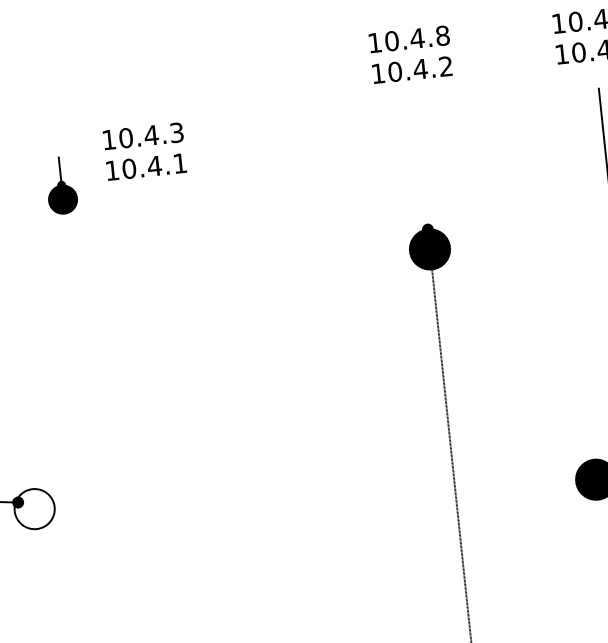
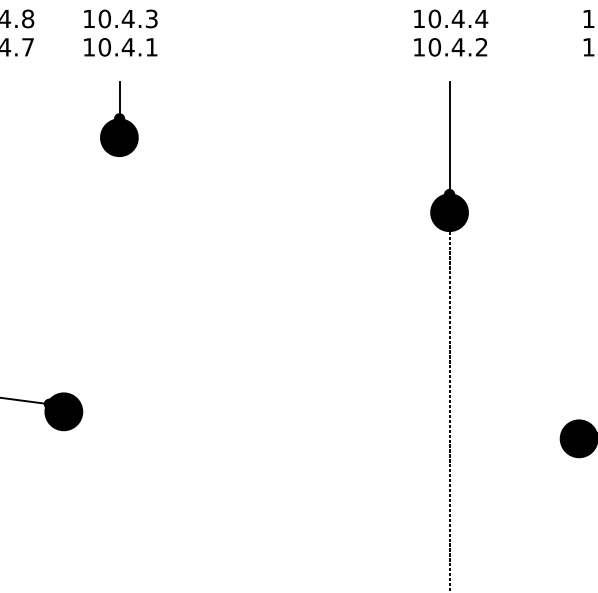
text: (442, 35) -> (481, 18), 10.4.8 -> 10.4.4
text: (144, 151) -> (120, 32), moved
line: (421, 169) -> (449, 138), added
part: (61, 184) -> (119, 118), size x1.43
fill: (34, 508) -> (63, 411), added

